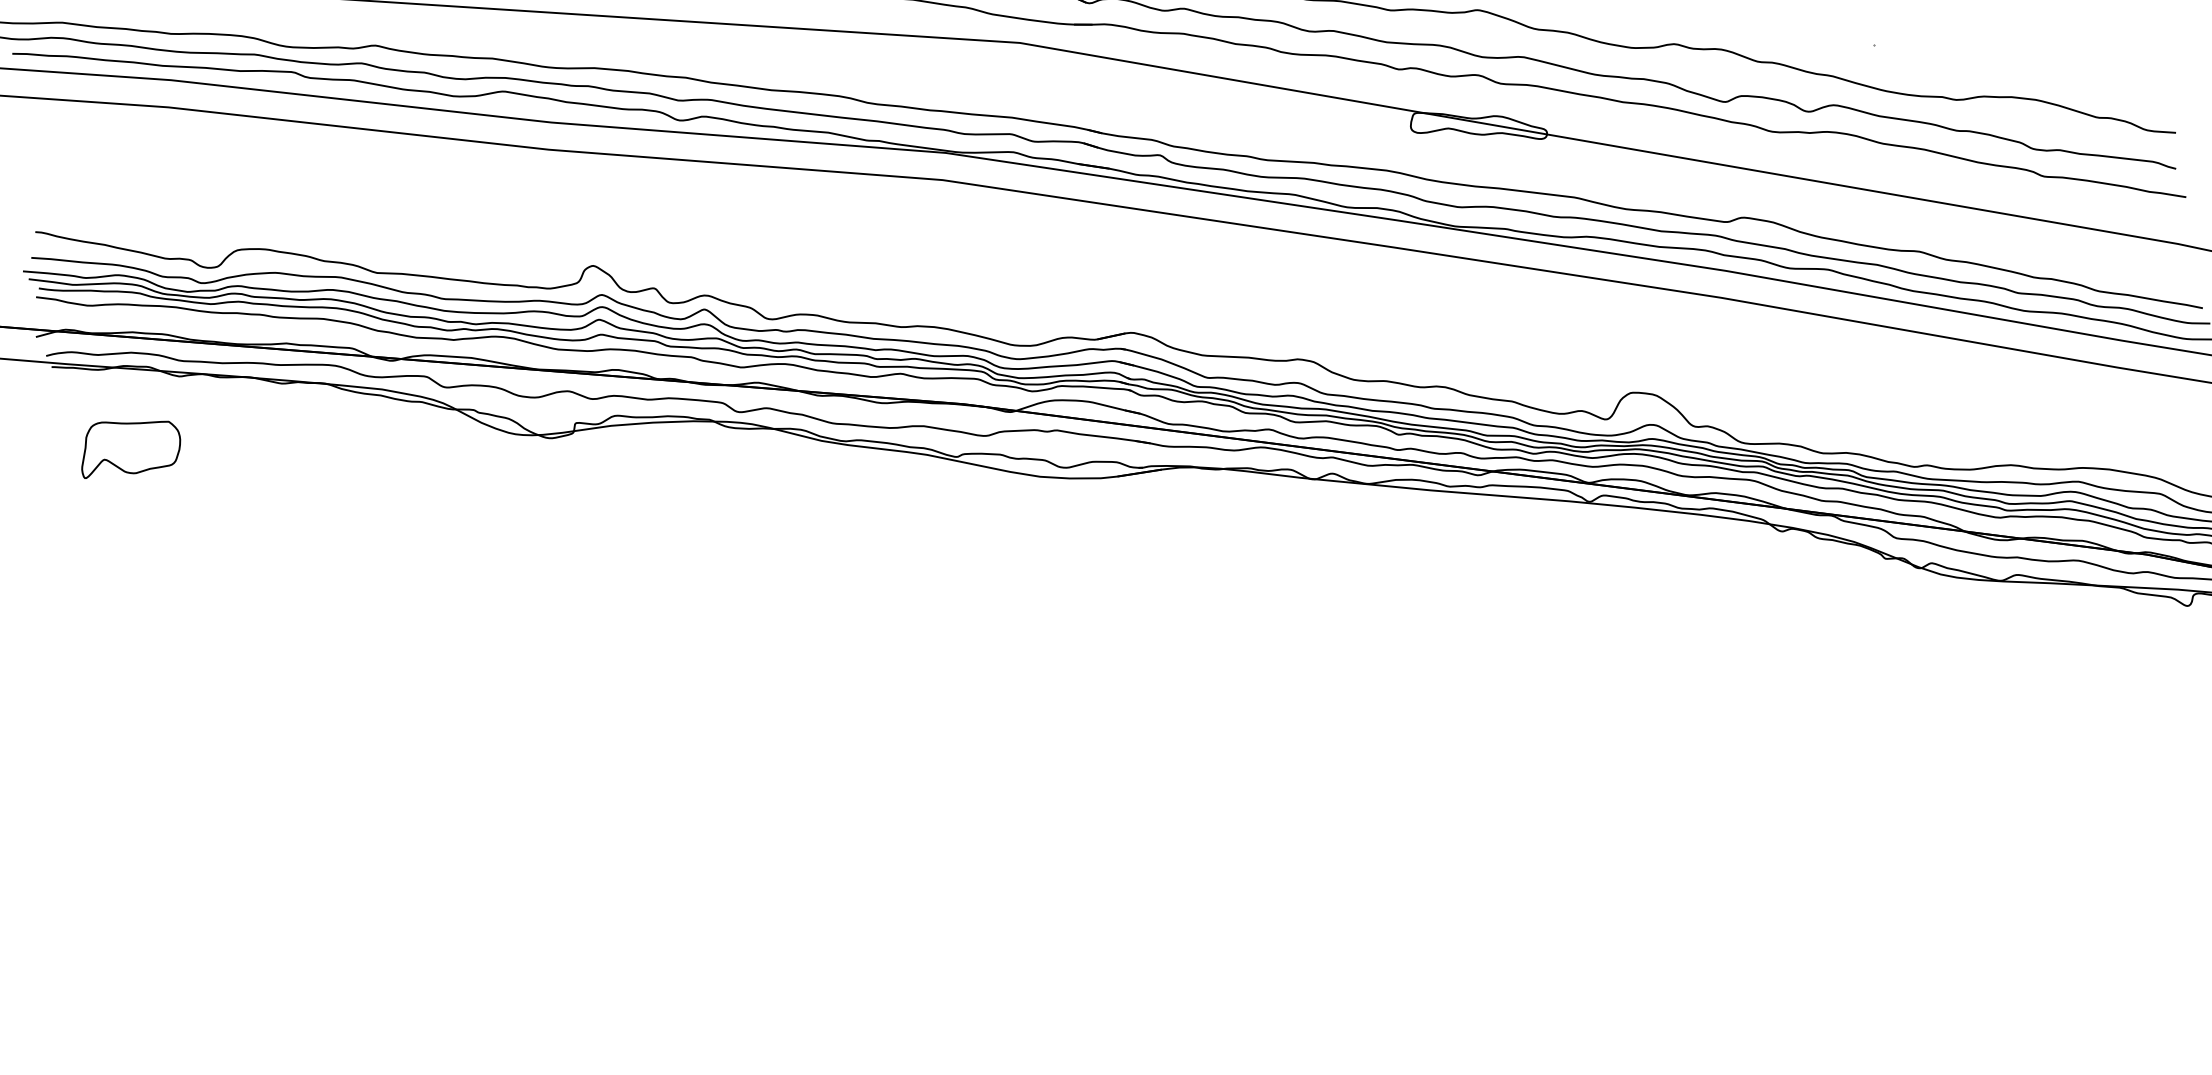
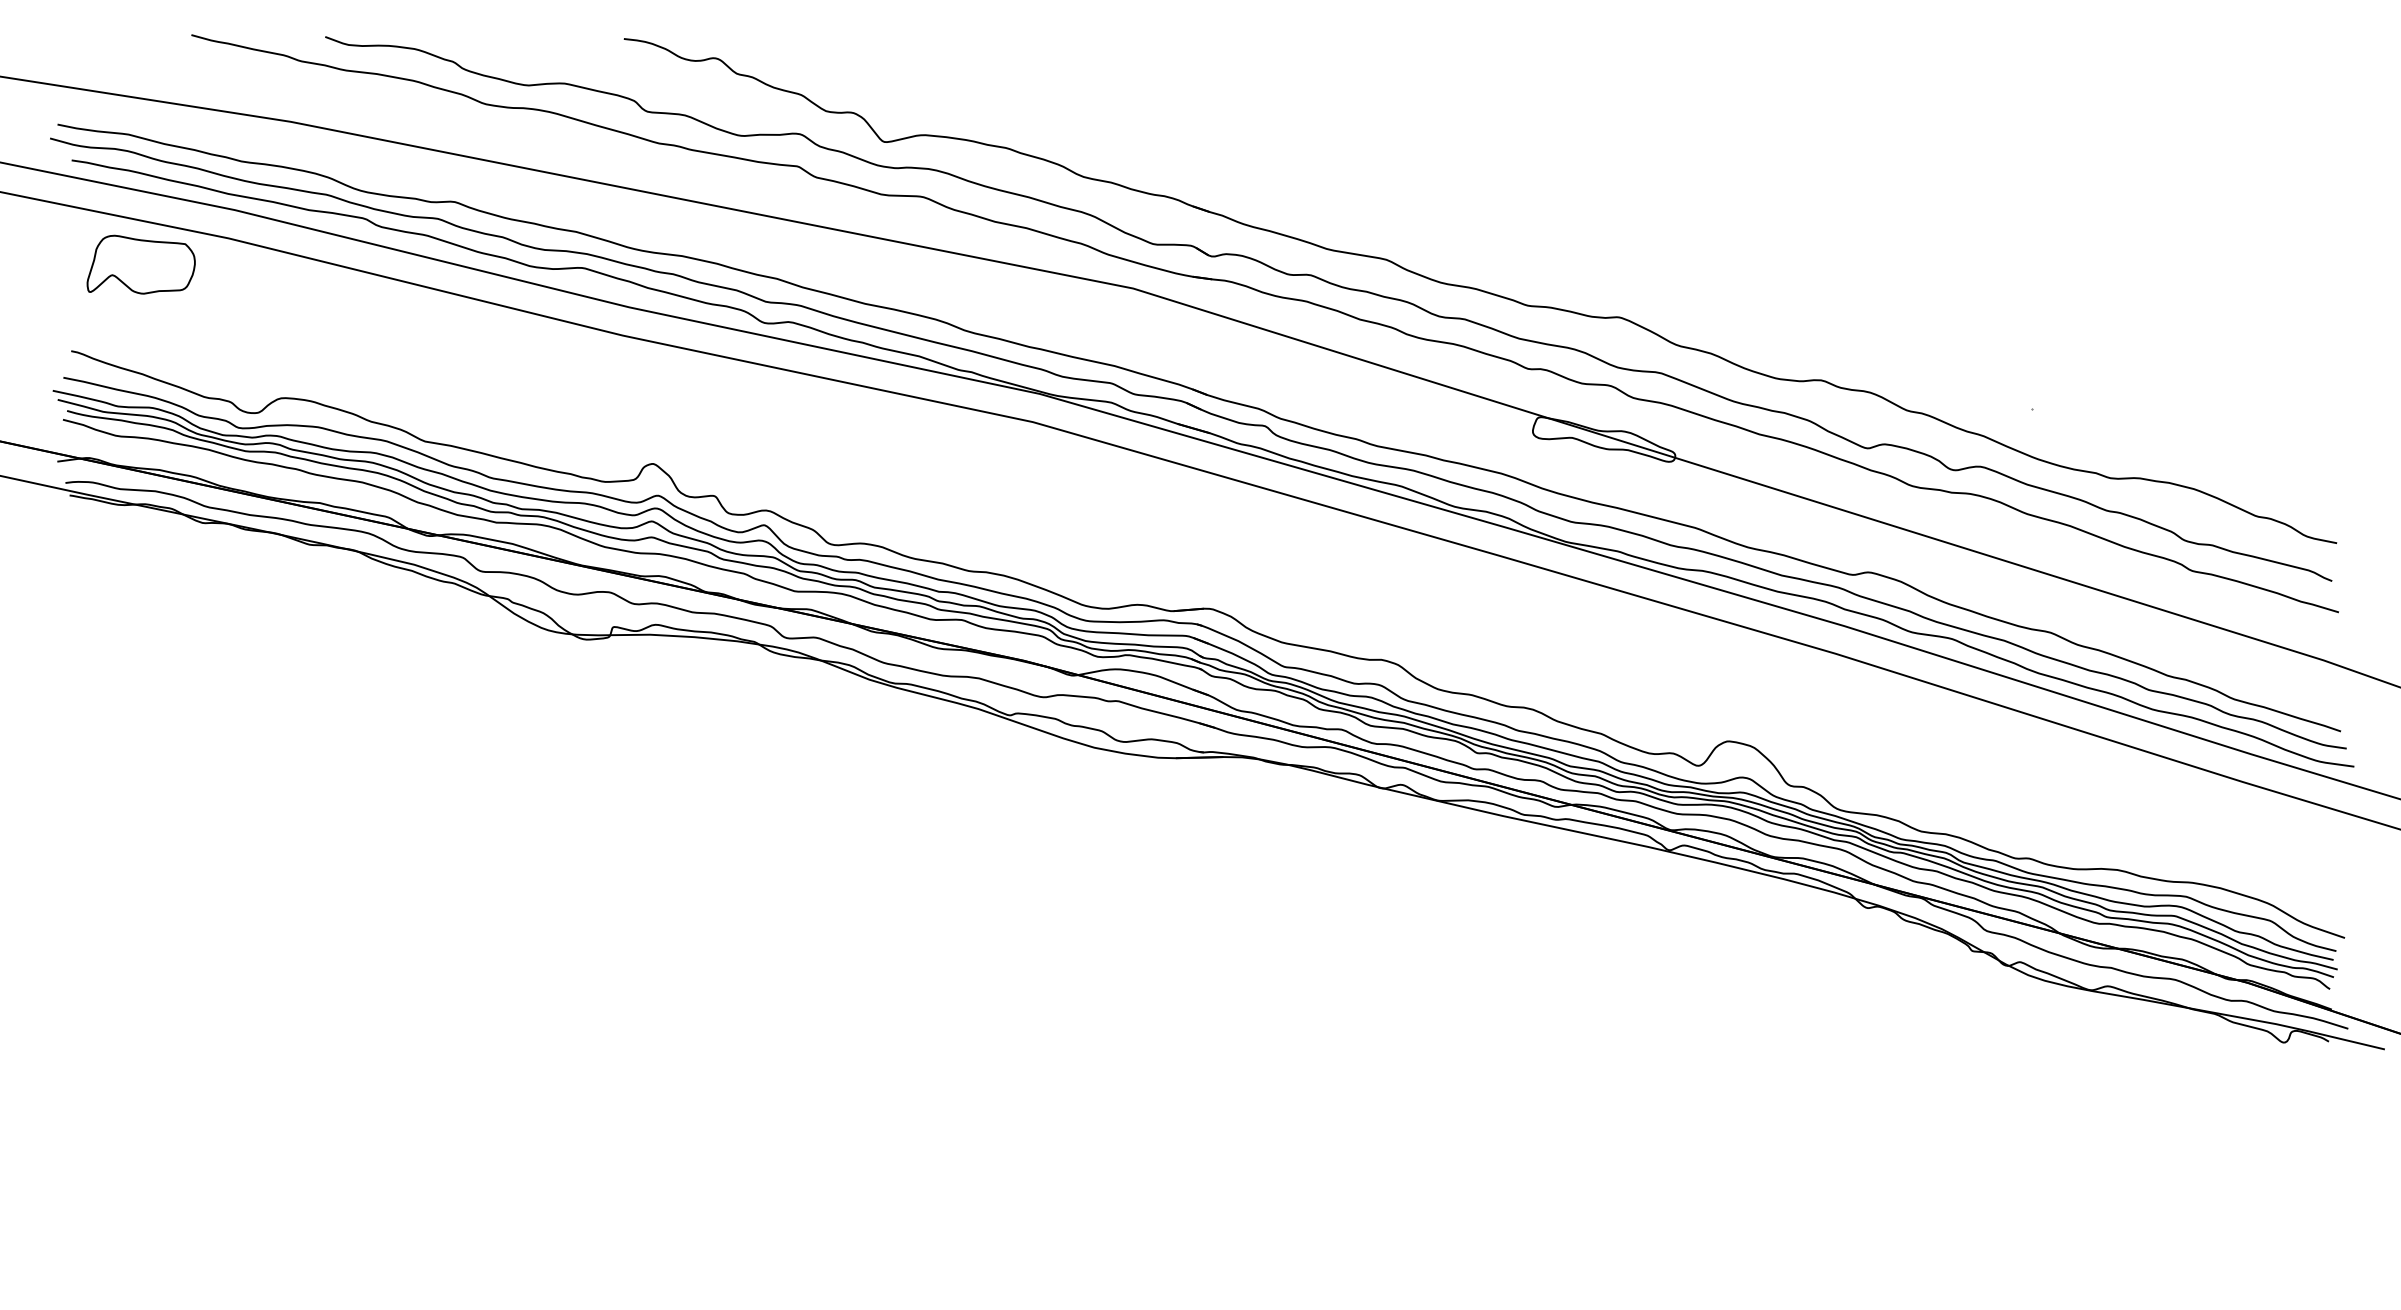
part: (129, 446) -> (140, 264), moved

